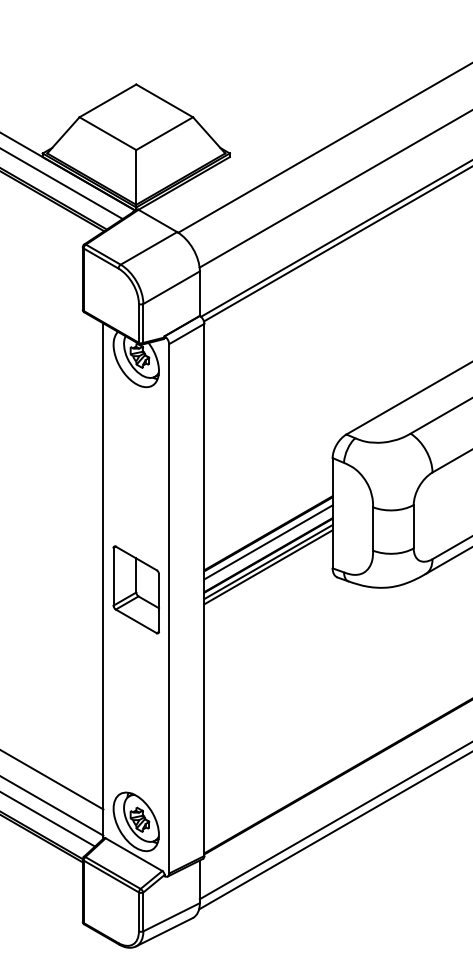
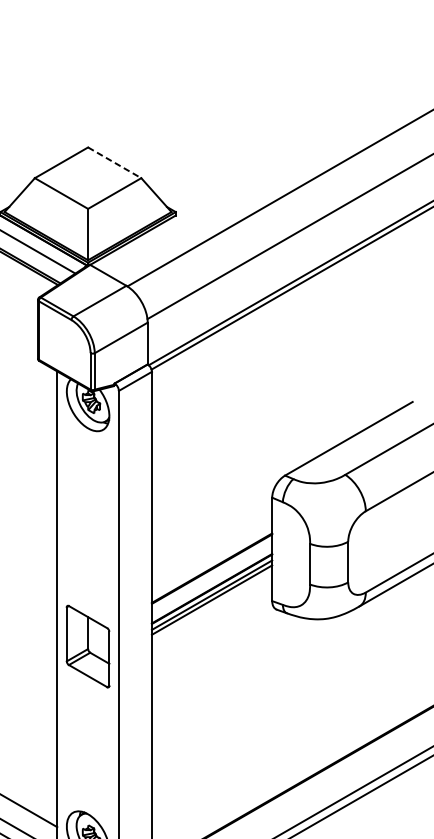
line: (164, 100) -> (114, 162), solid -> dashed
line: (268, 542) -> (212, 576), removed
part: (135, 589) -> (87, 646), moved

